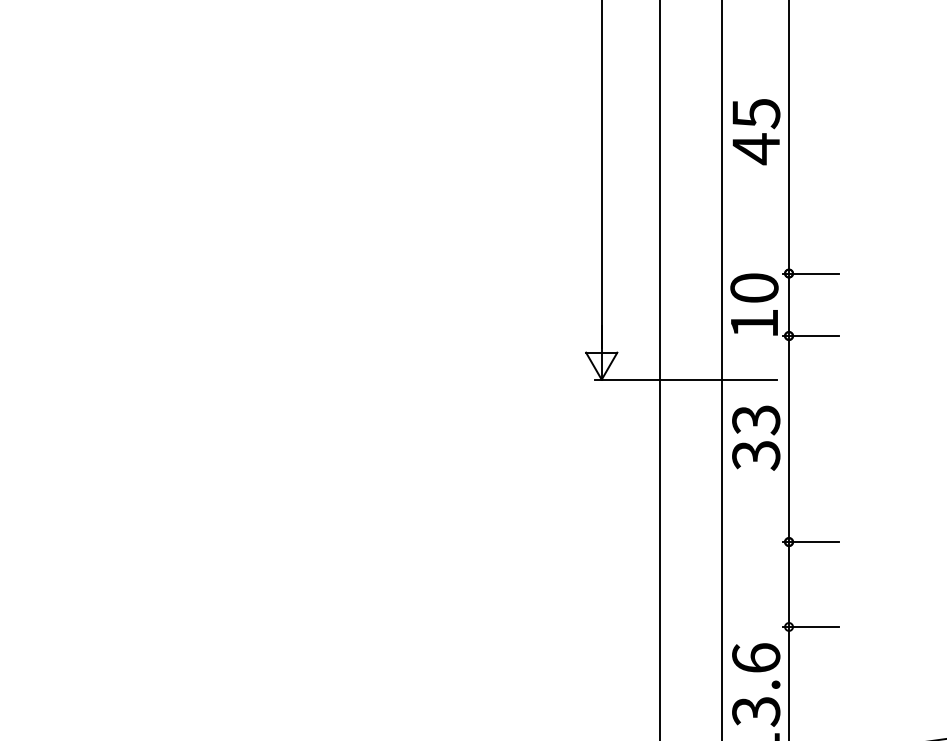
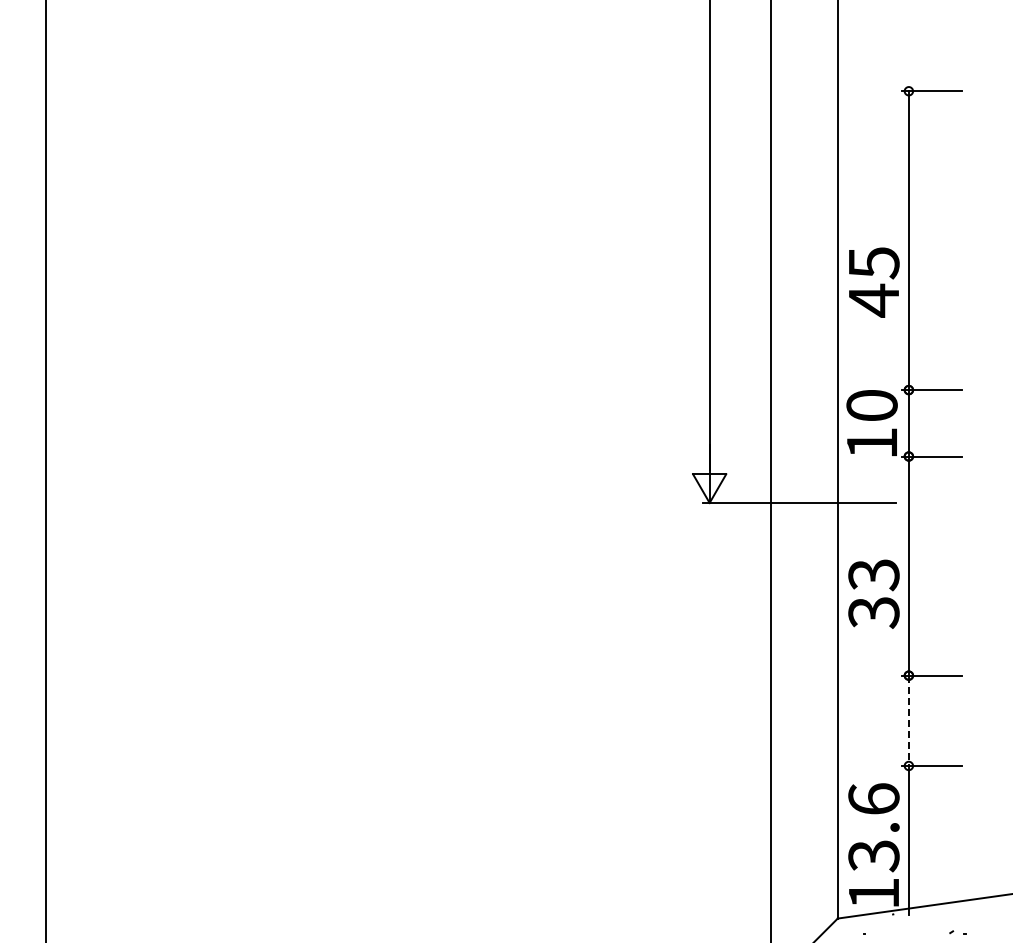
text: (756, 131) -> (874, 282), moved
text: (755, 437) -> (873, 593), moved
line: (788, 585) -> (908, 721), solid -> dashed

